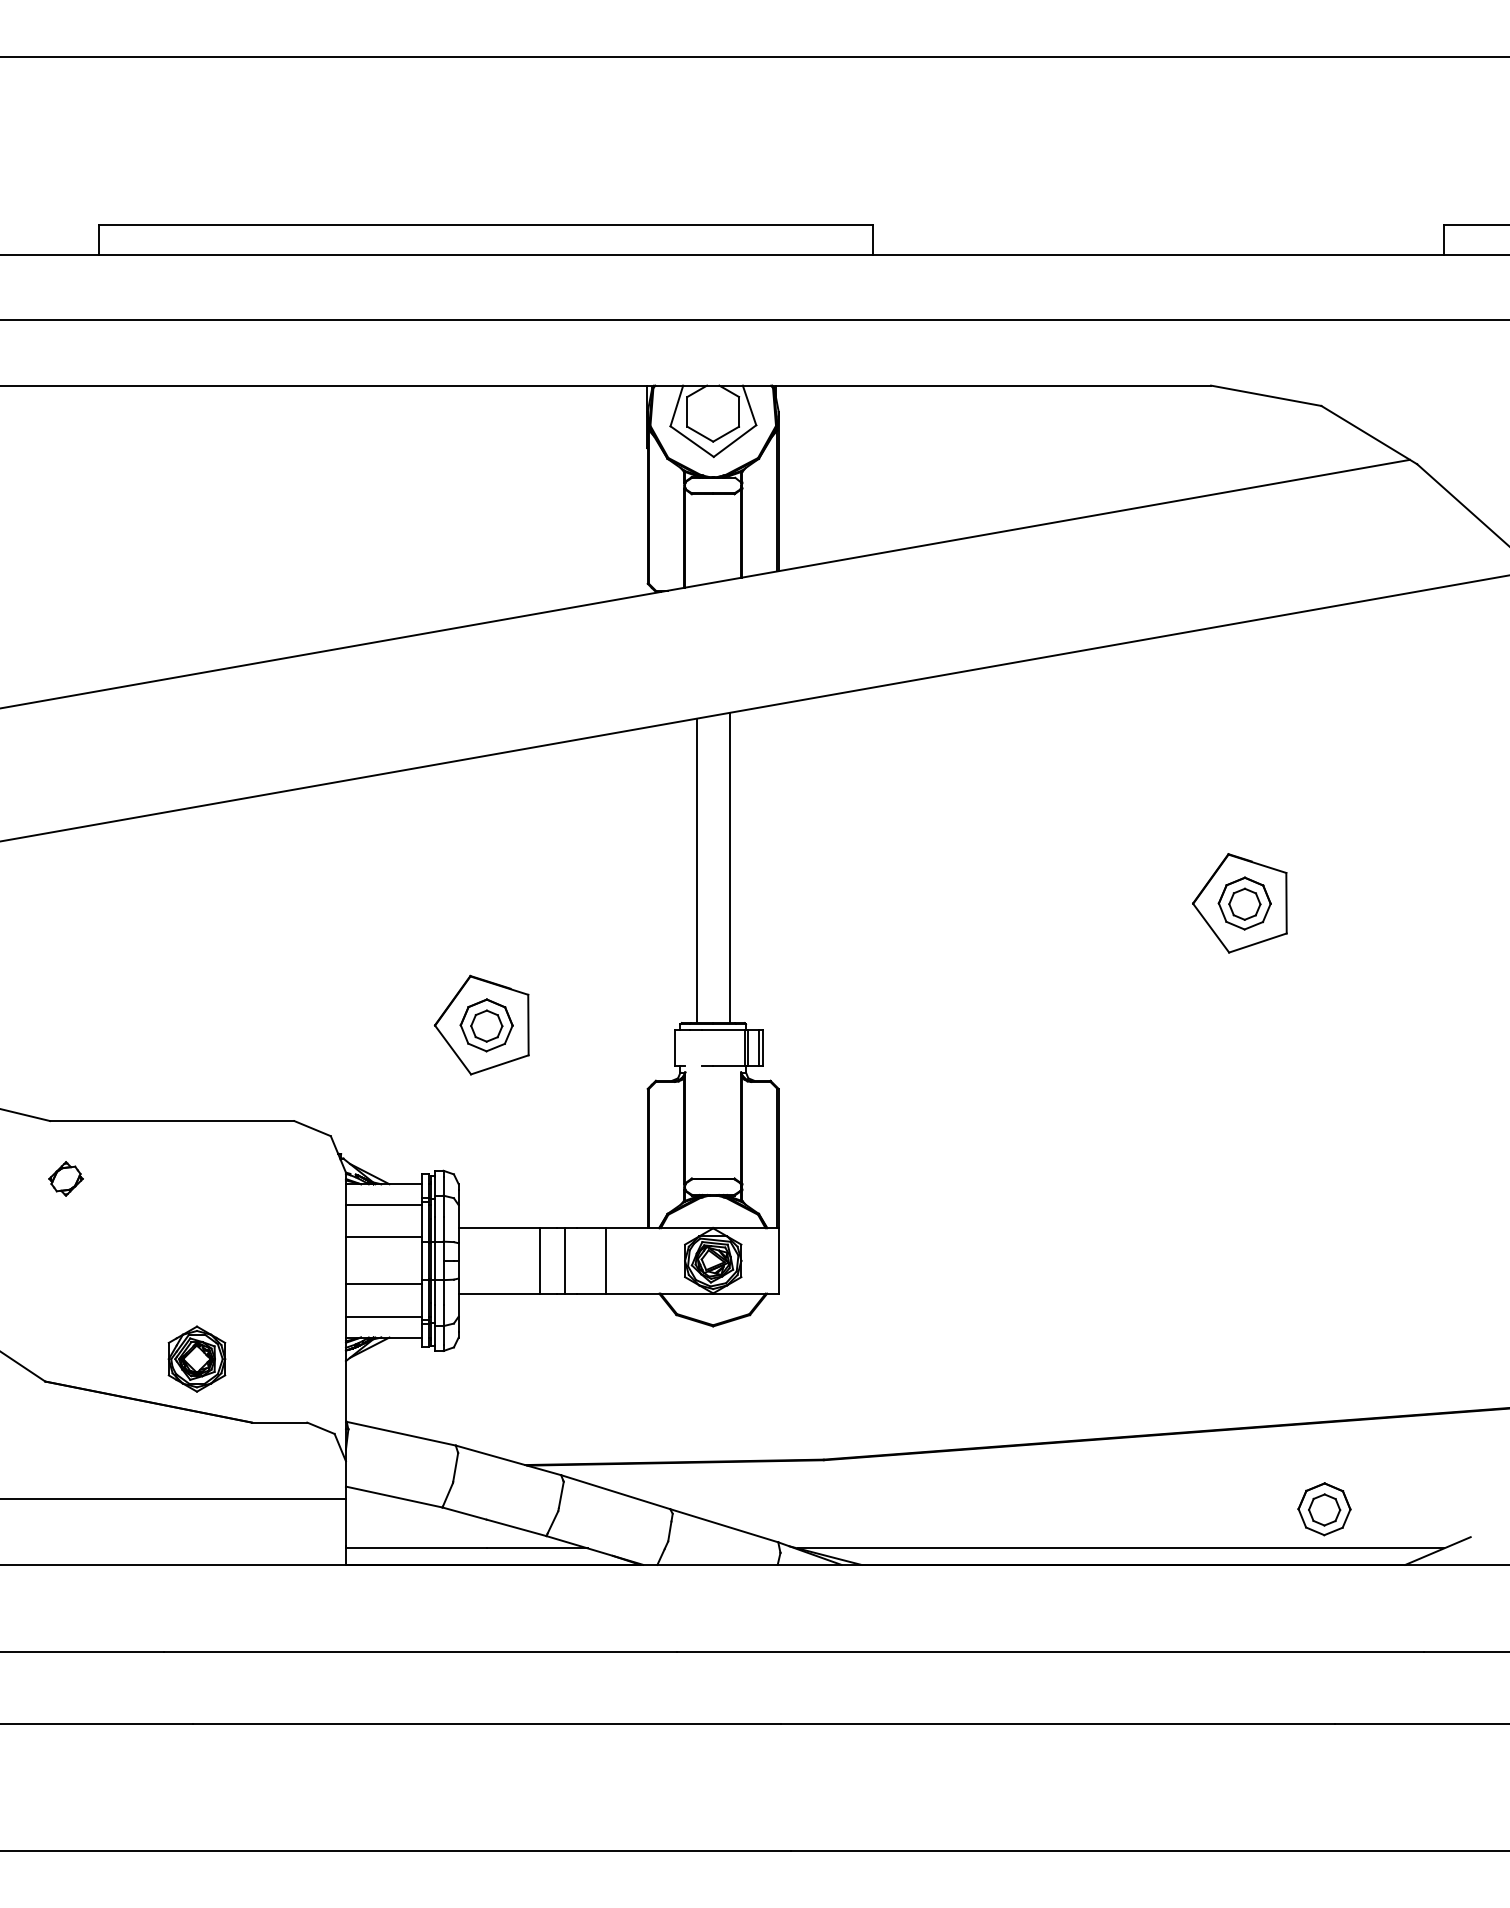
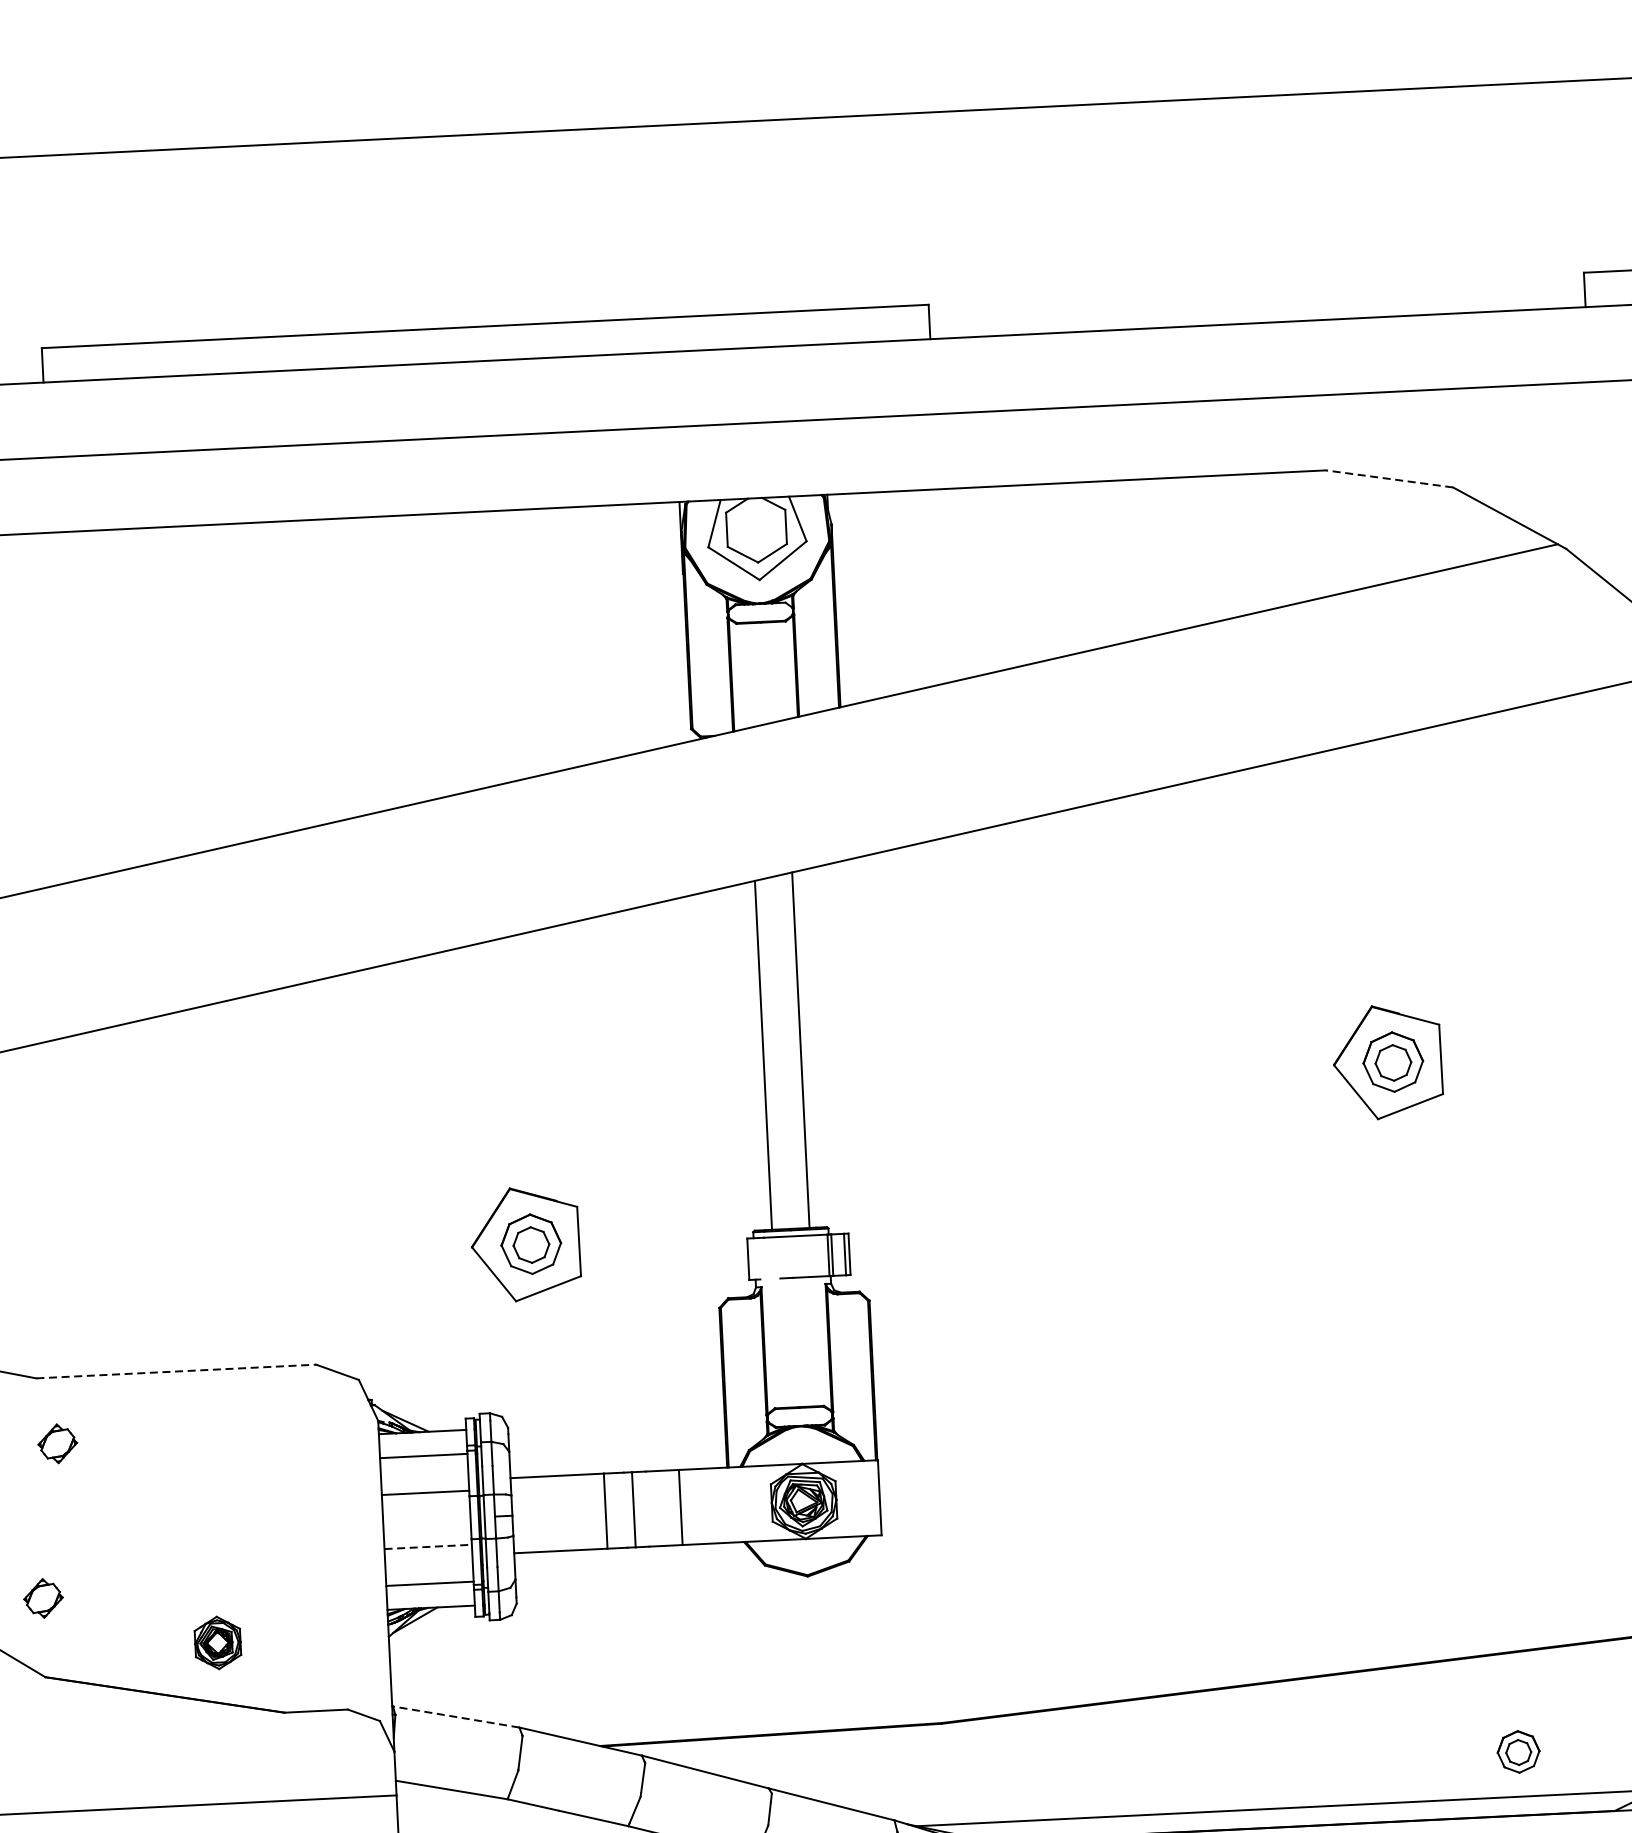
line: (1265, 395) -> (1388, 478), solid -> dashed
line: (172, 1121) -> (176, 1372), solid -> dashed
line: (384, 1284) -> (428, 1546), solid -> dashed
part: (46, 1312) -> (42, 1597), added
part: (196, 1358) -> (217, 1642), size x0.7
line: (401, 1433) -> (456, 1716), solid -> dashed
part: (1324, 1509) -> (1518, 1752), size x0.7

